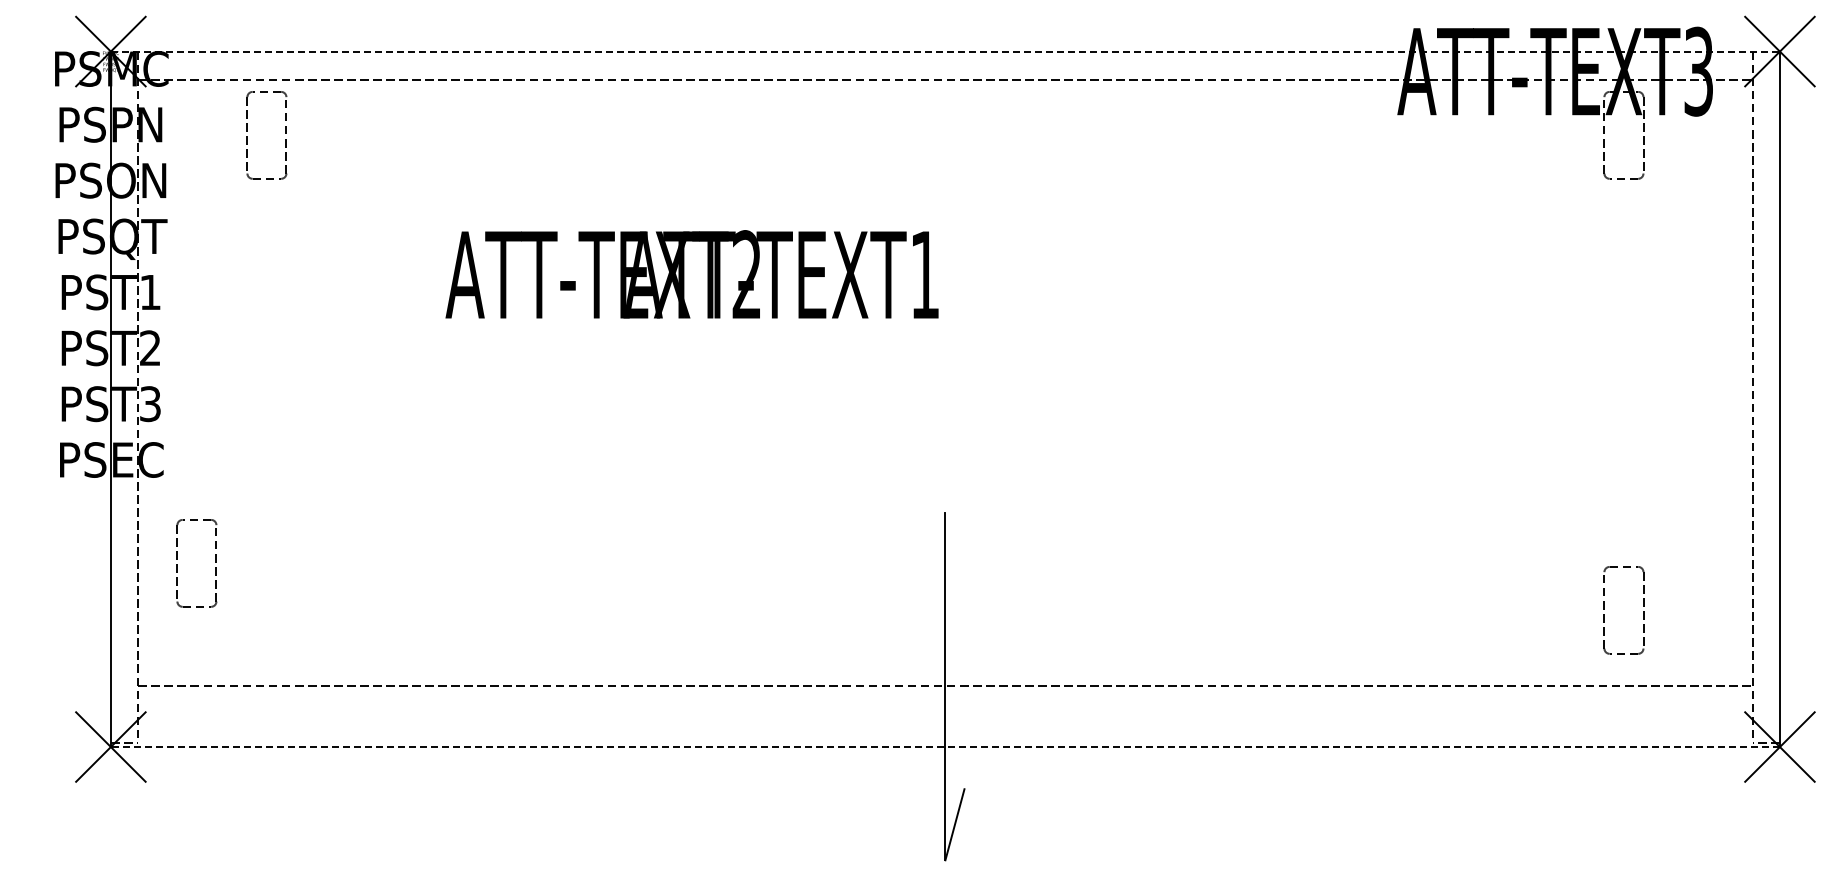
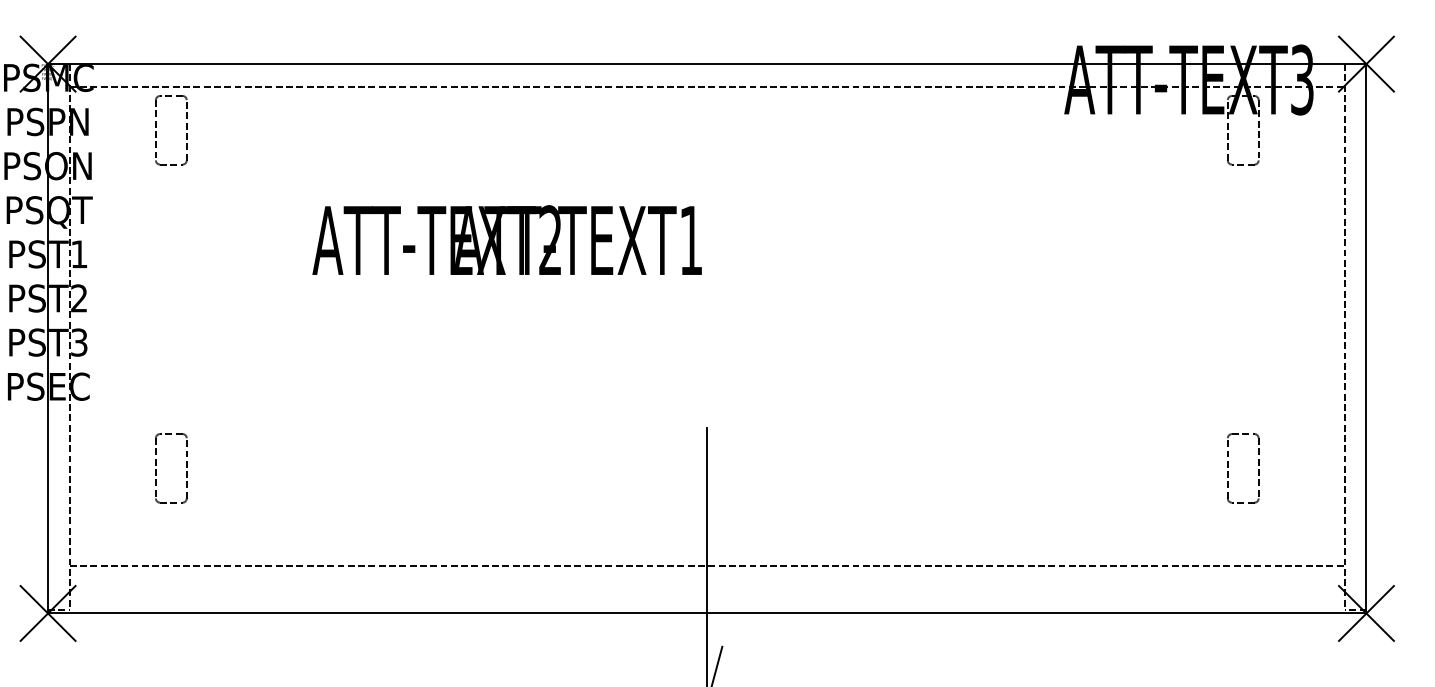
line: (945, 51) -> (707, 64), dashed -> solid
part: (215, 562) -> (186, 467), moved
part: (1604, 609) -> (1227, 467), moved
line: (945, 747) -> (707, 613), dashed -> solid

